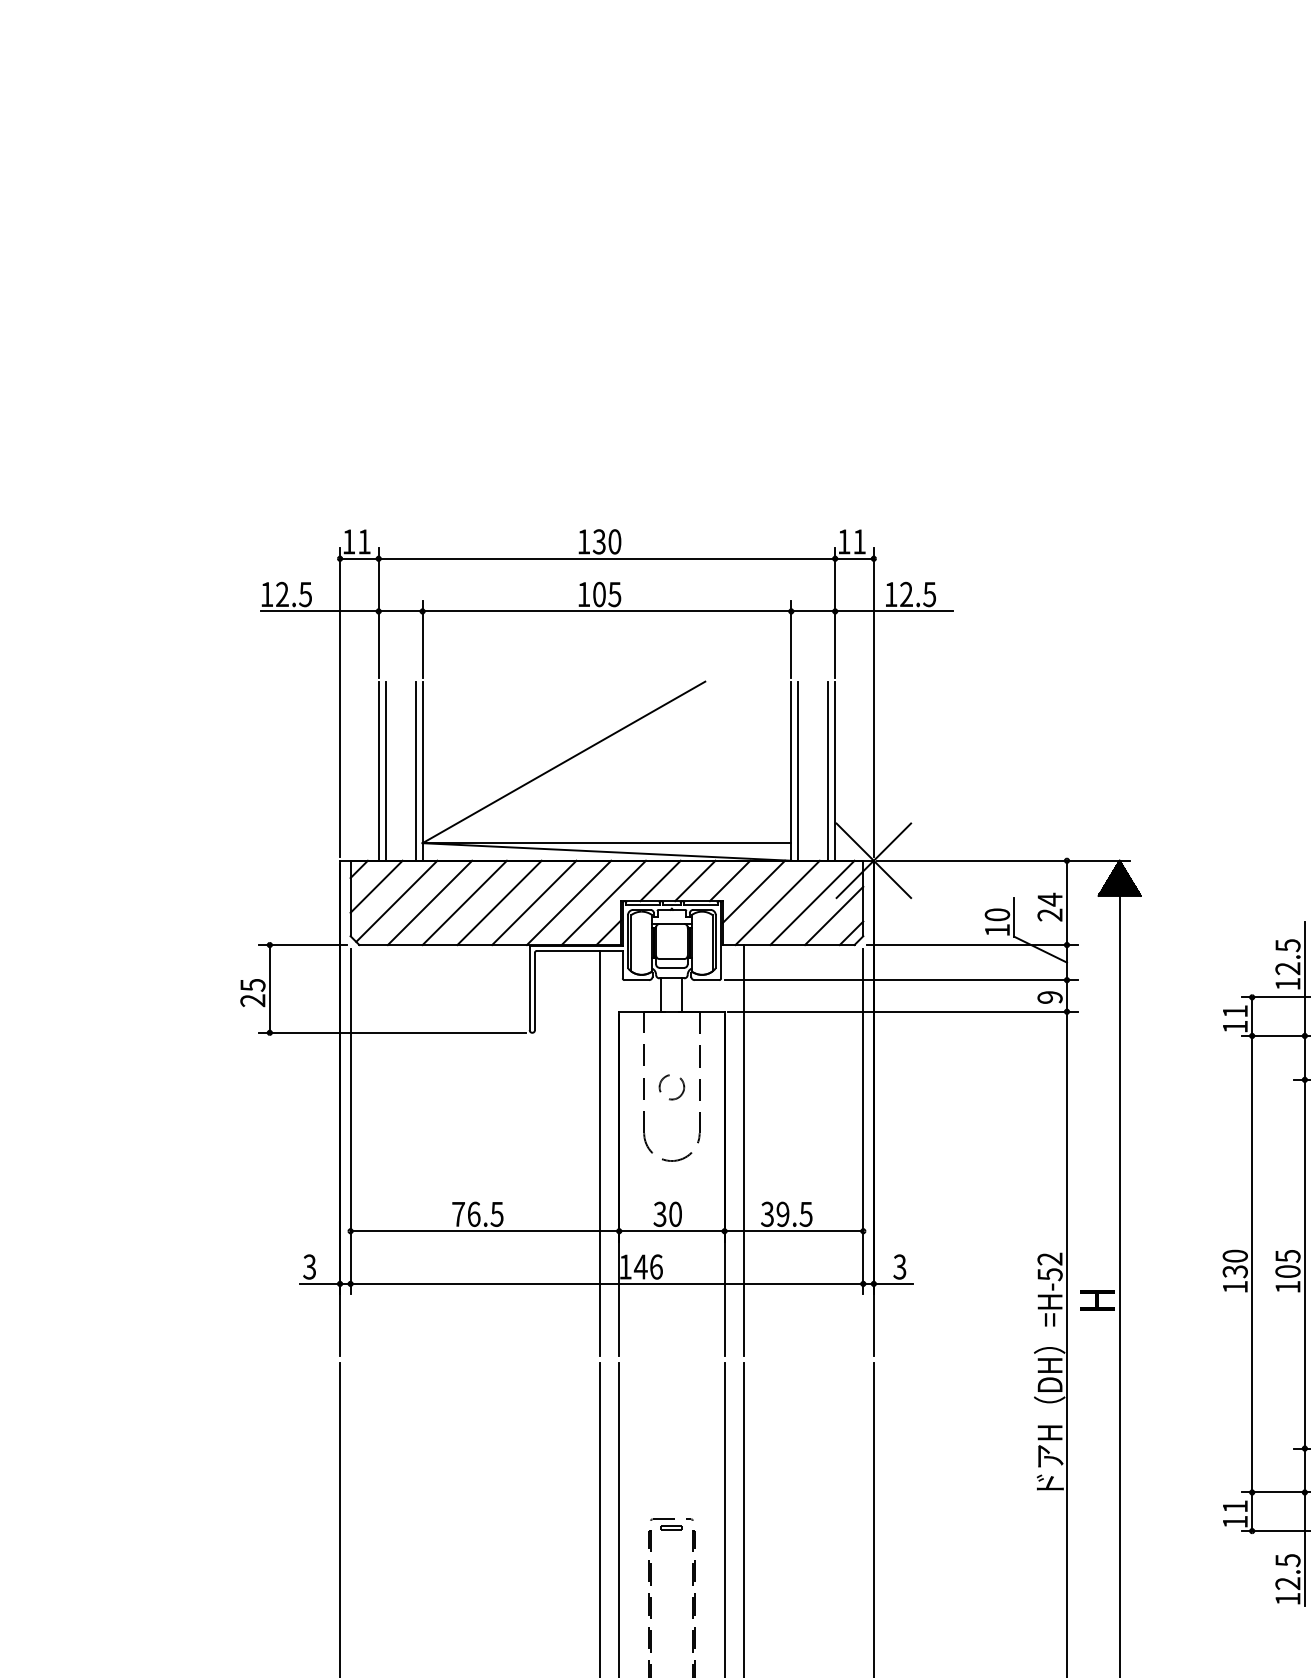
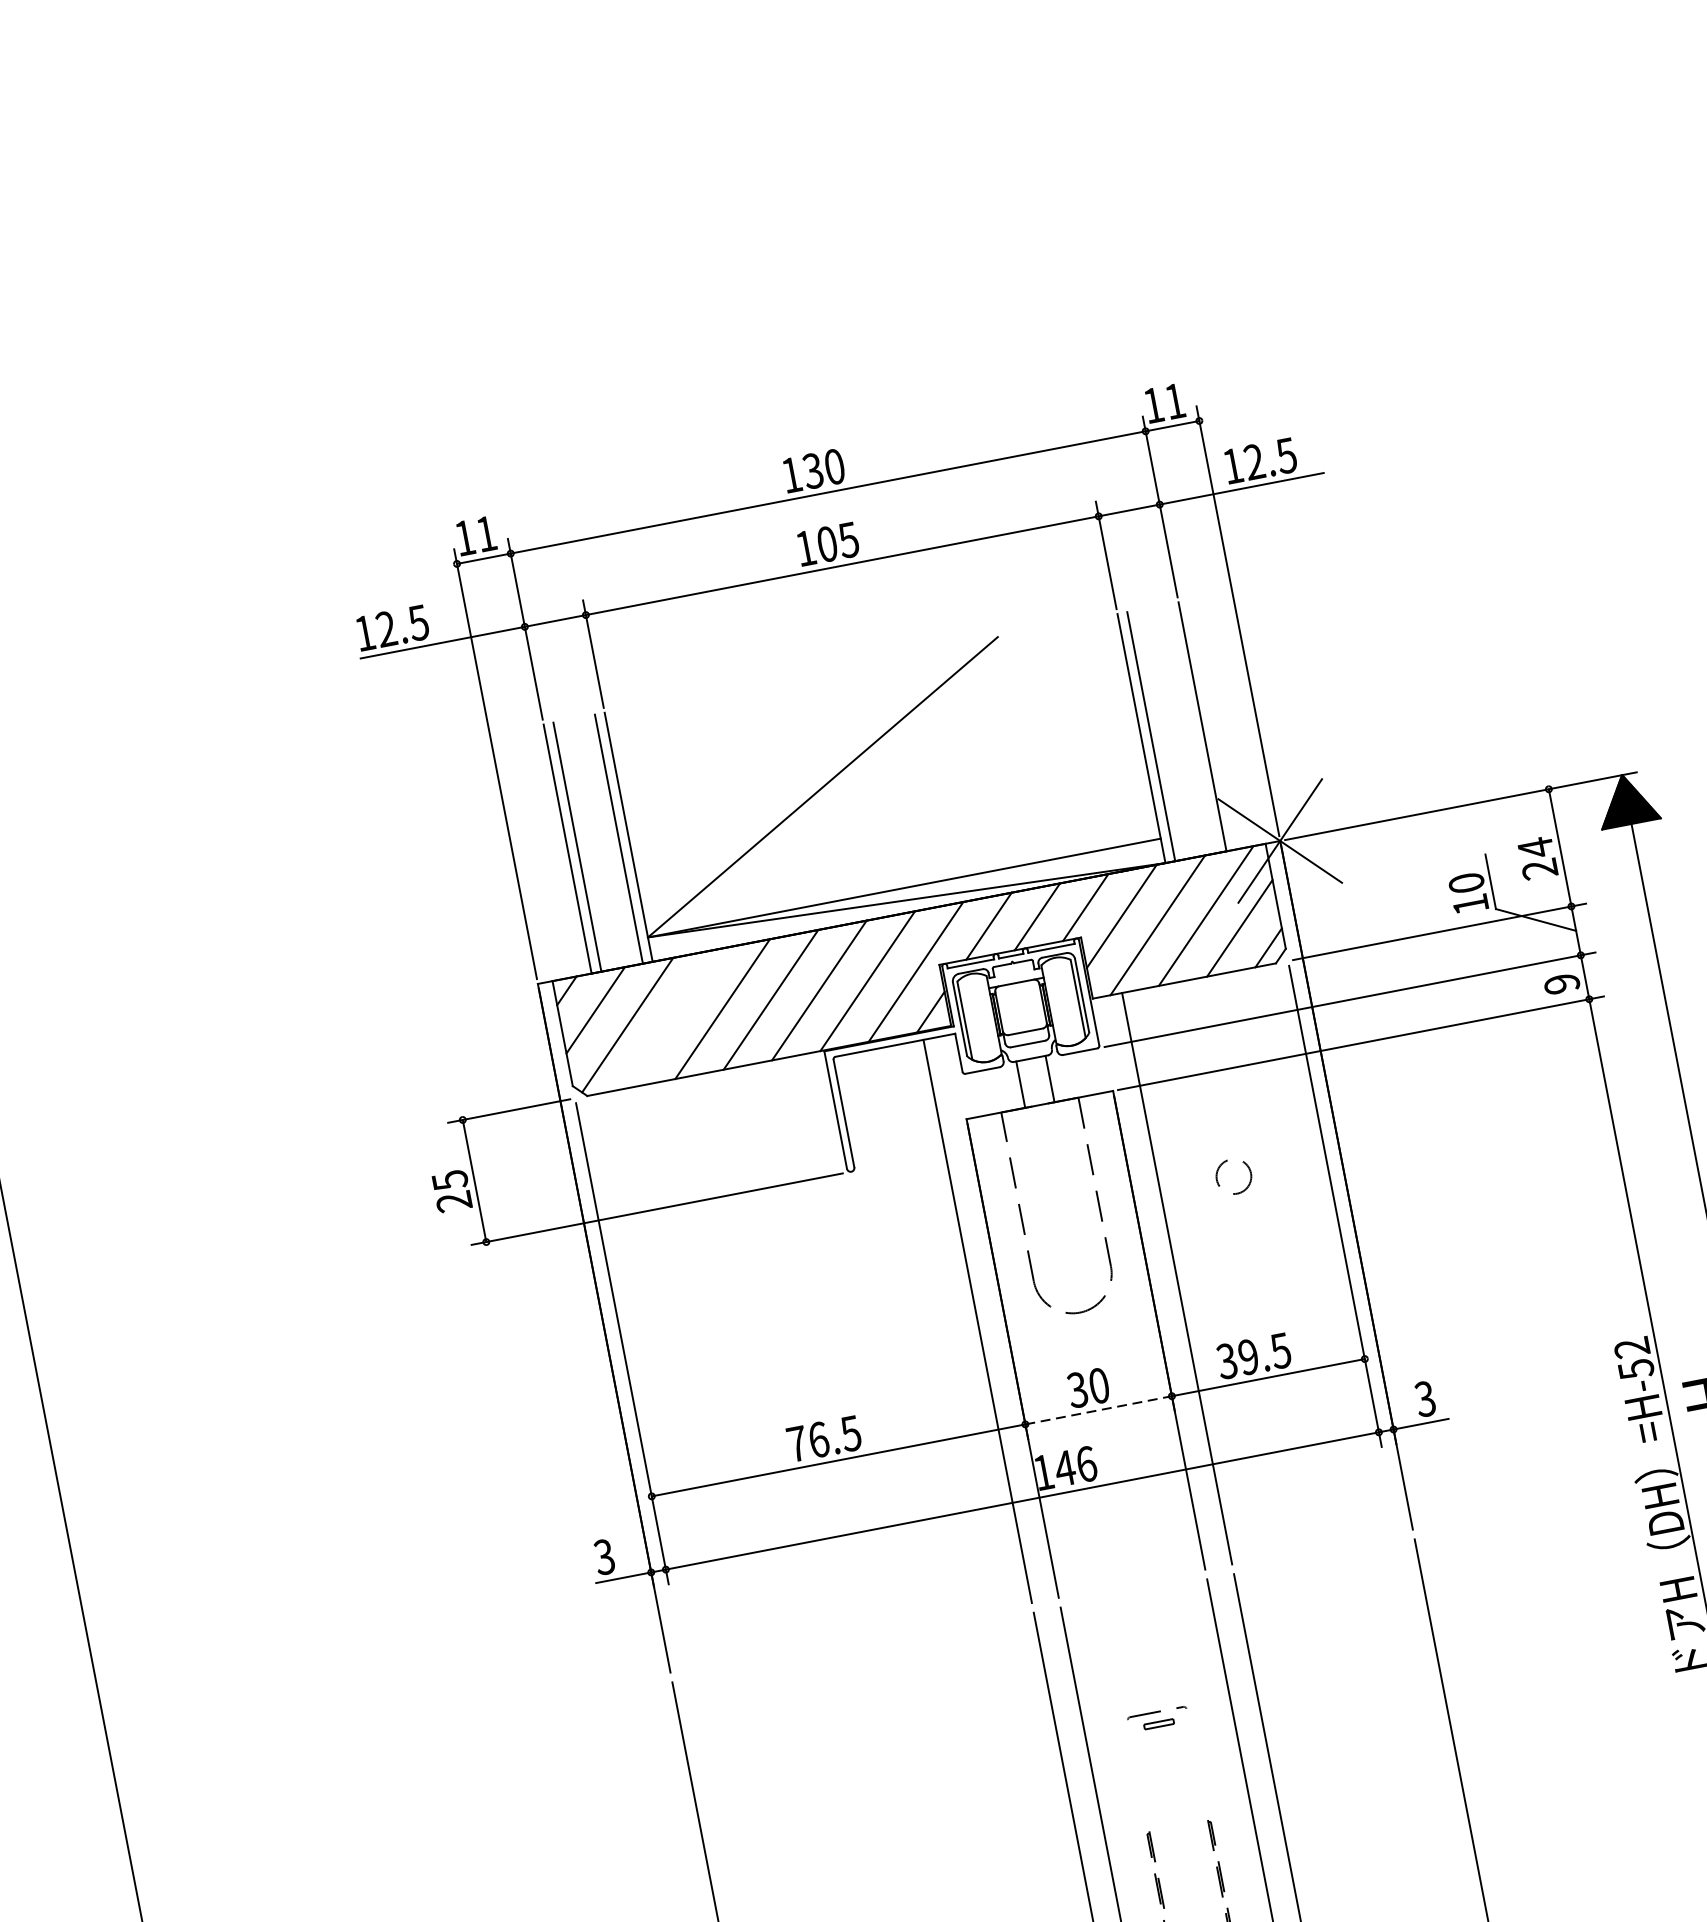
line: (828, 770) -> (1193, 727), removed
line: (429, 902) -> (673, 1018), removed
circle: (671, 1087) -> (1233, 1177), moved
line: (671, 1231) -> (1098, 1410), solid -> dashed
part: (671, 1524) -> (1157, 1719), moved

